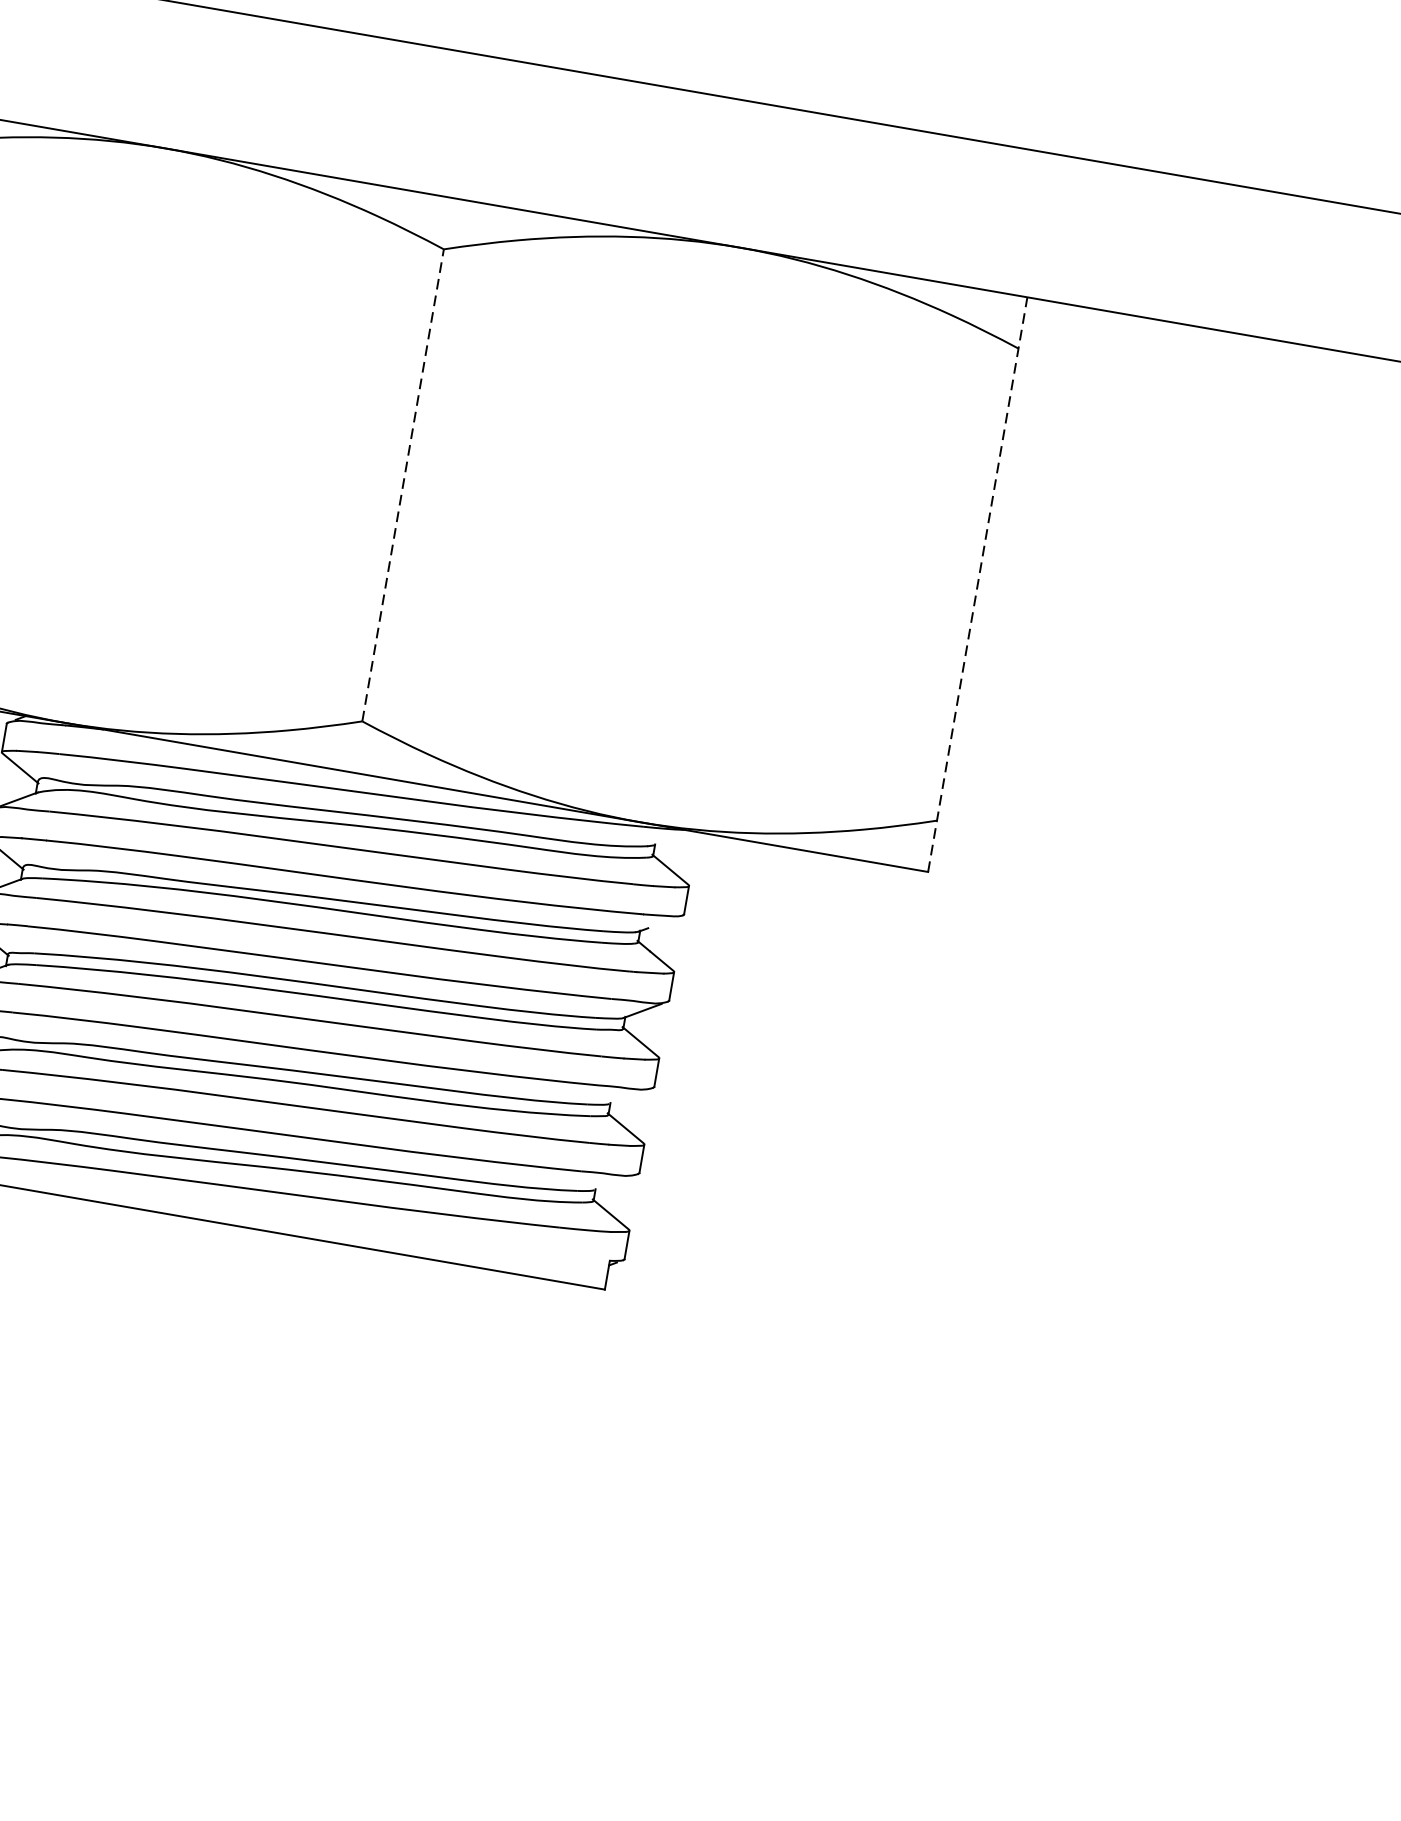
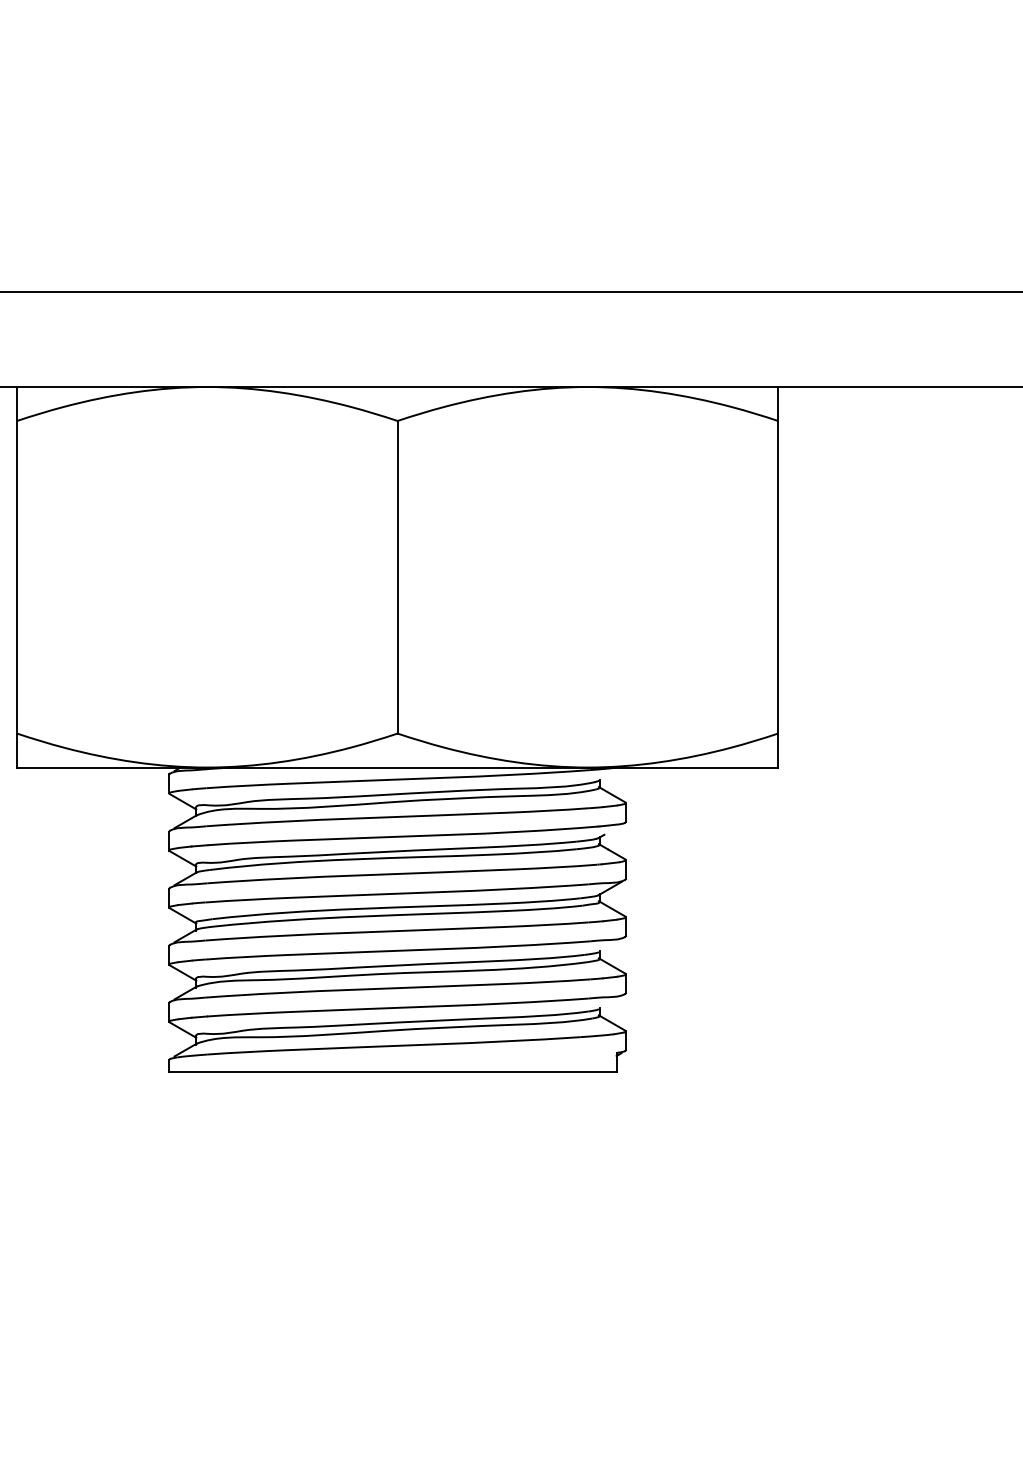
line: (403, 484) -> (397, 576), dashed -> solid
line: (978, 583) -> (778, 576), dashed -> solid

